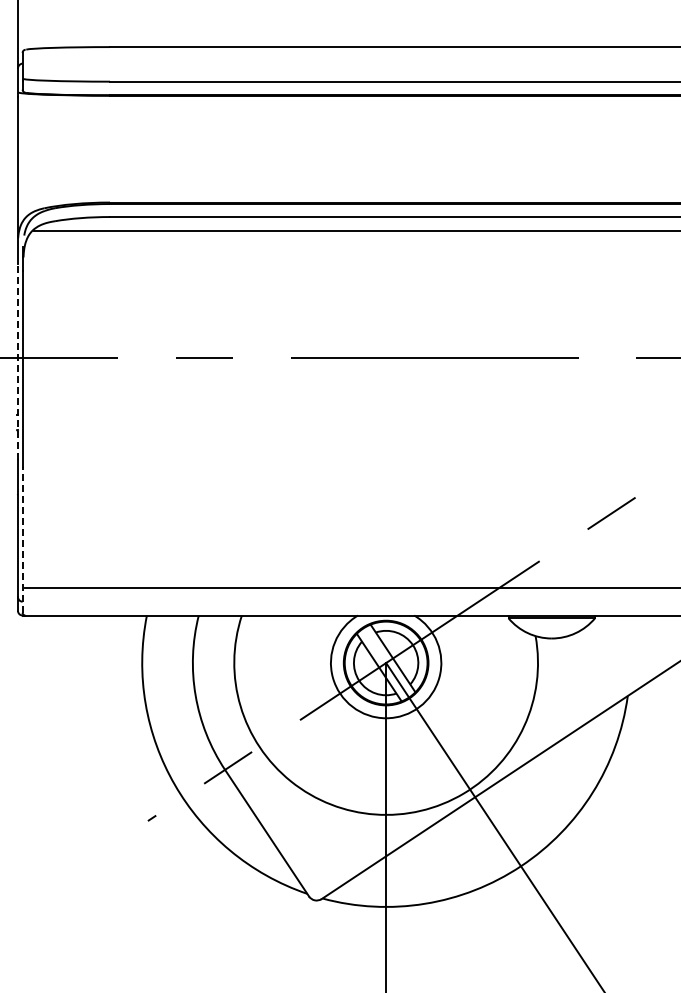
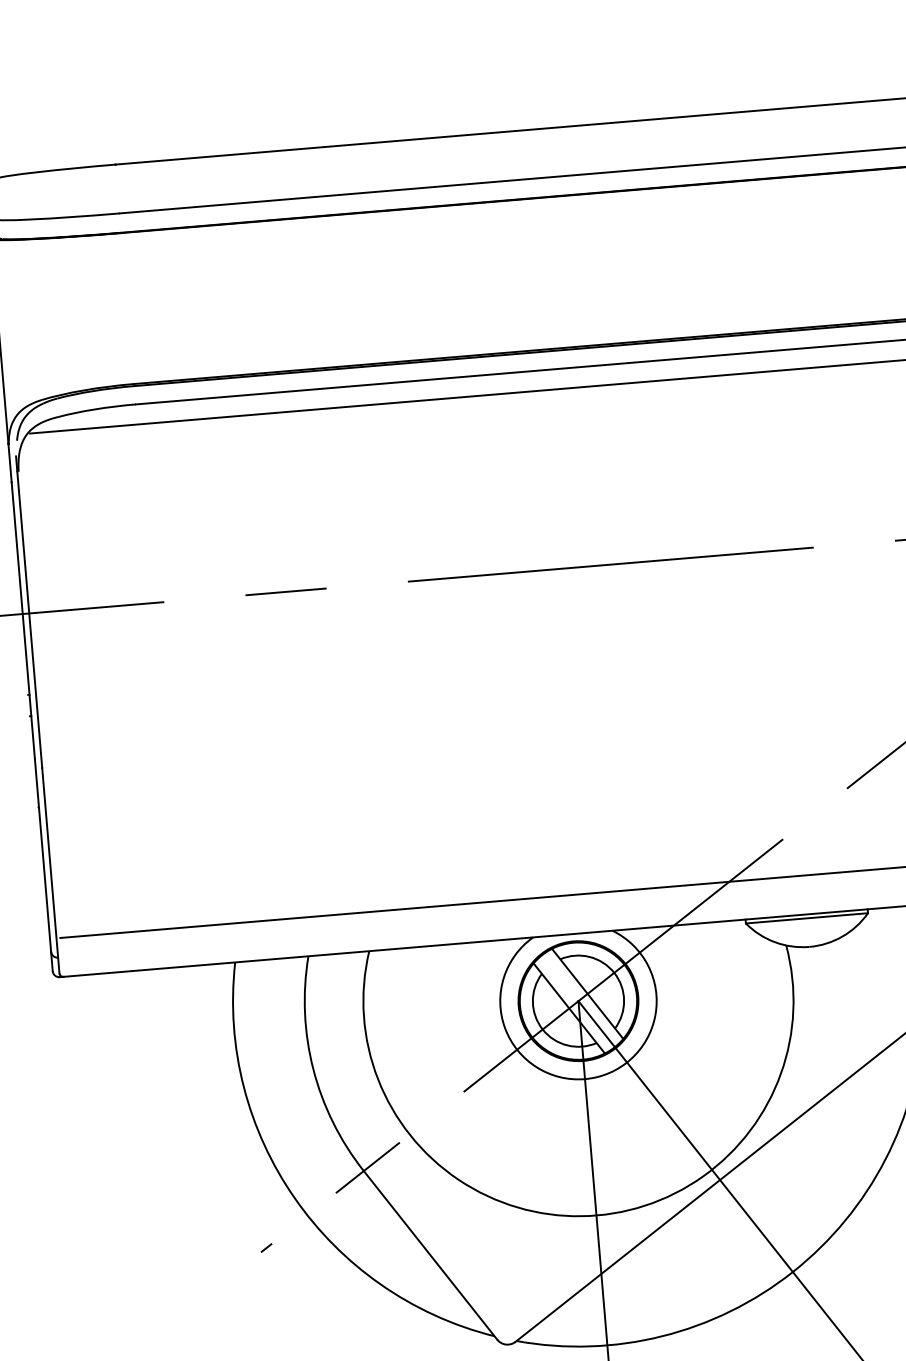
line: (18, 361) -> (23, 619), dashed -> solid
line: (22, 539) -> (50, 869), dashed -> solid

